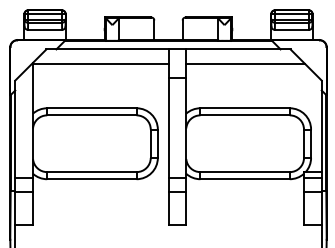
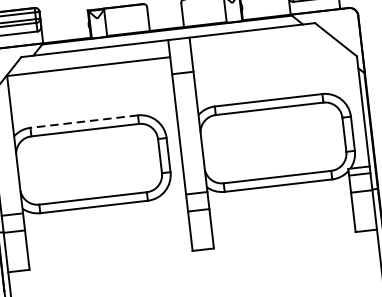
line: (245, 63) -> (262, 46), removed
line: (91, 108) -> (83, 121), solid -> dashed

